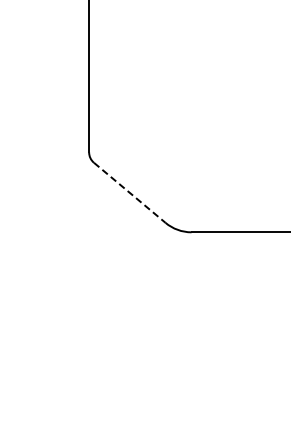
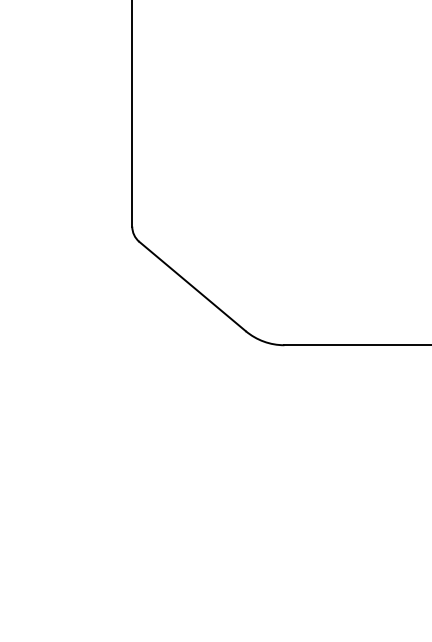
line: (129, 192) -> (192, 286), dashed -> solid

